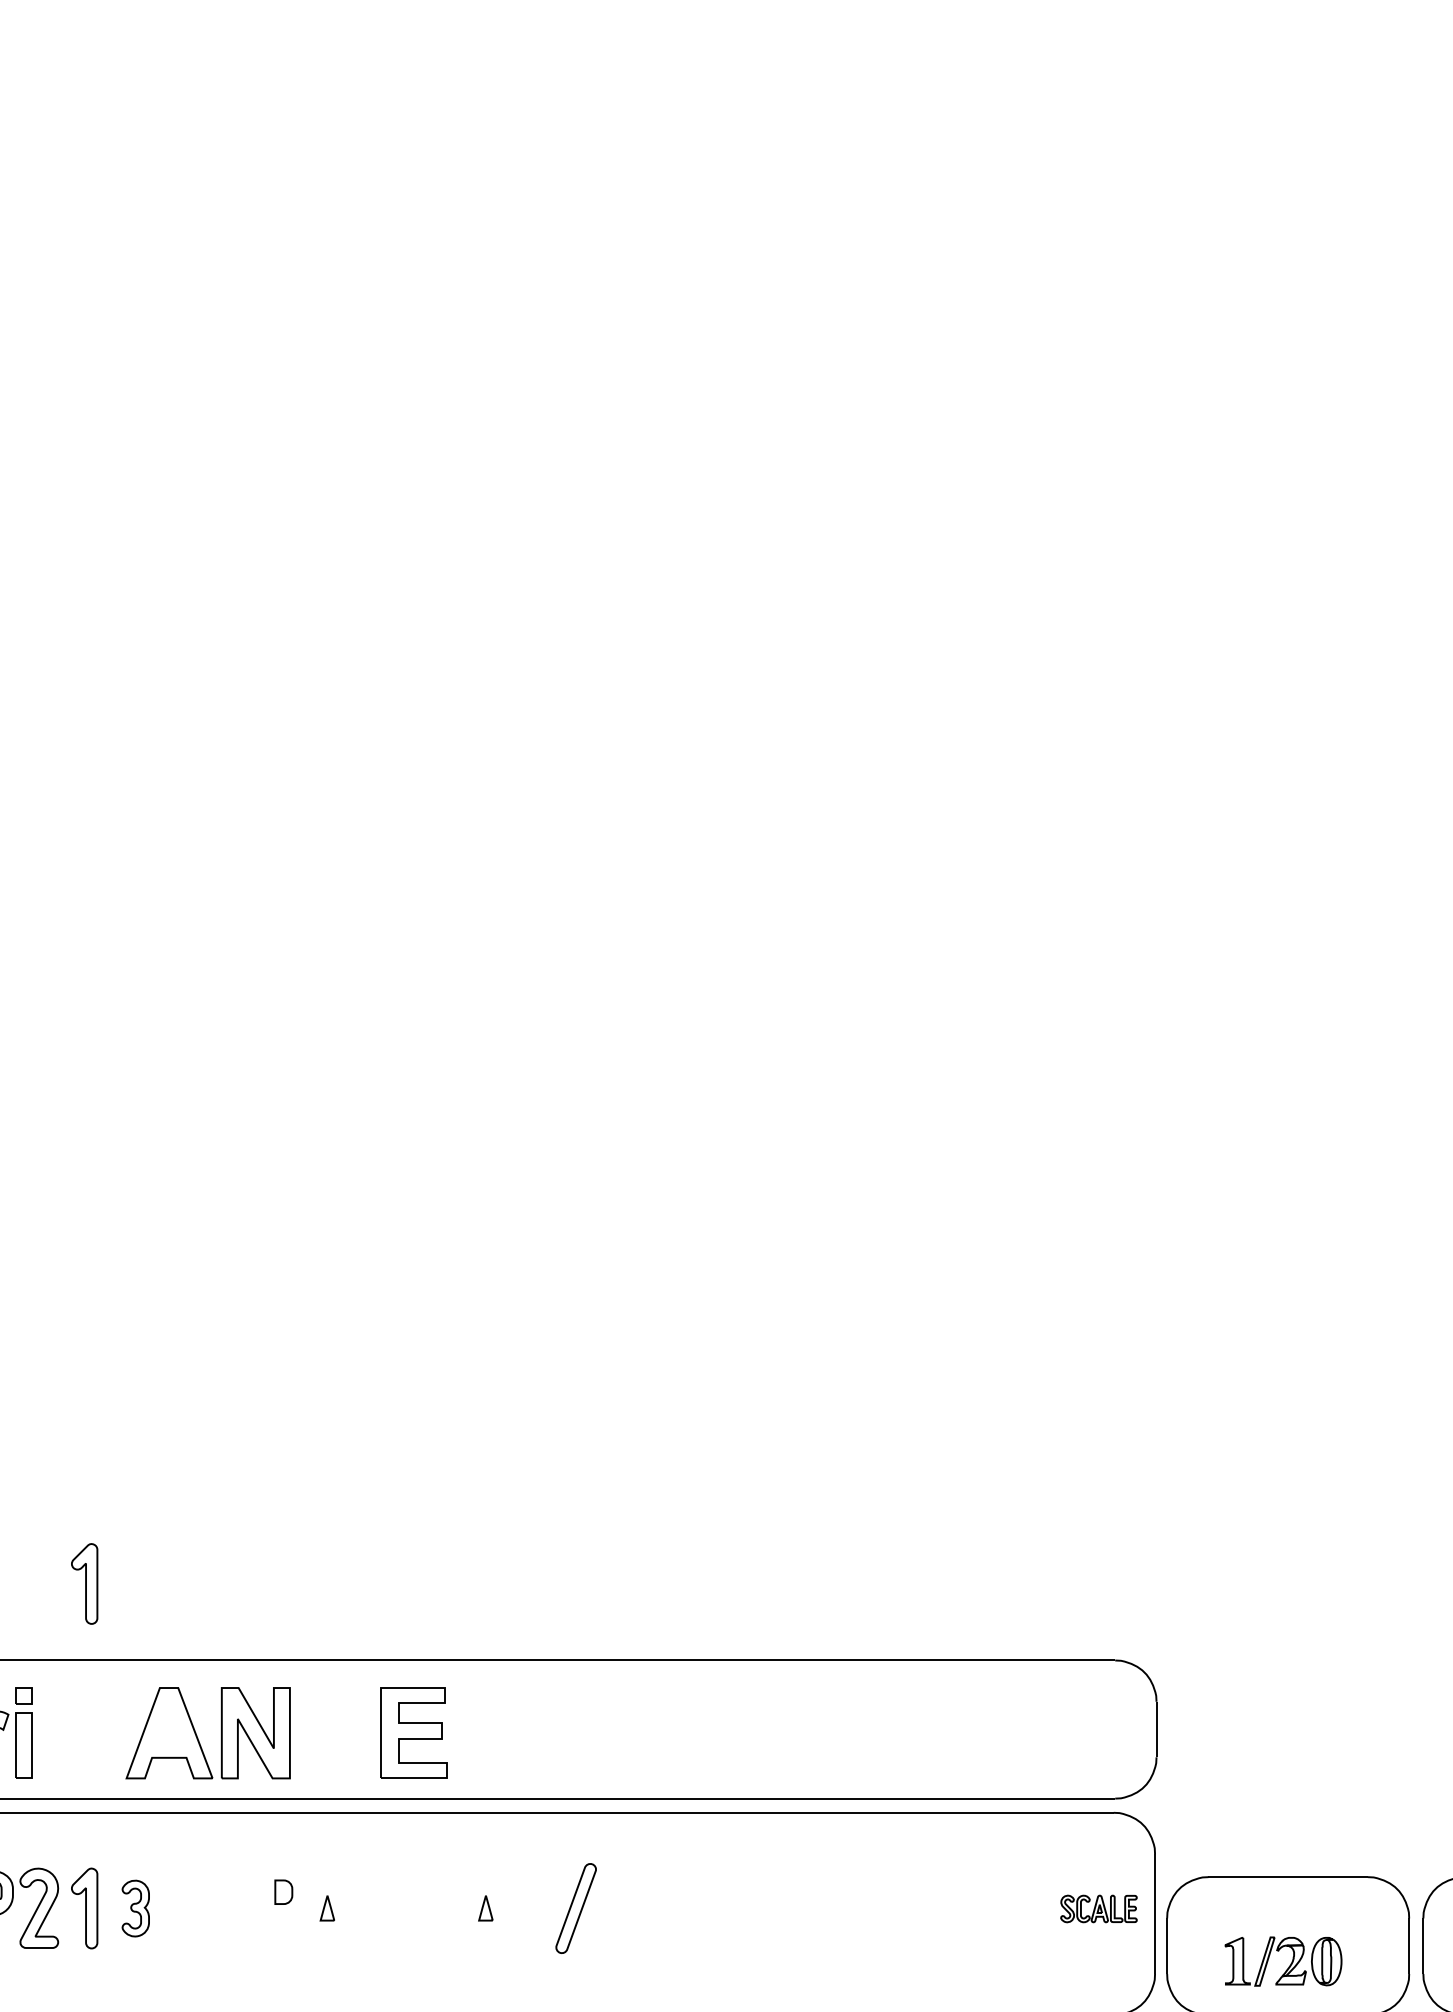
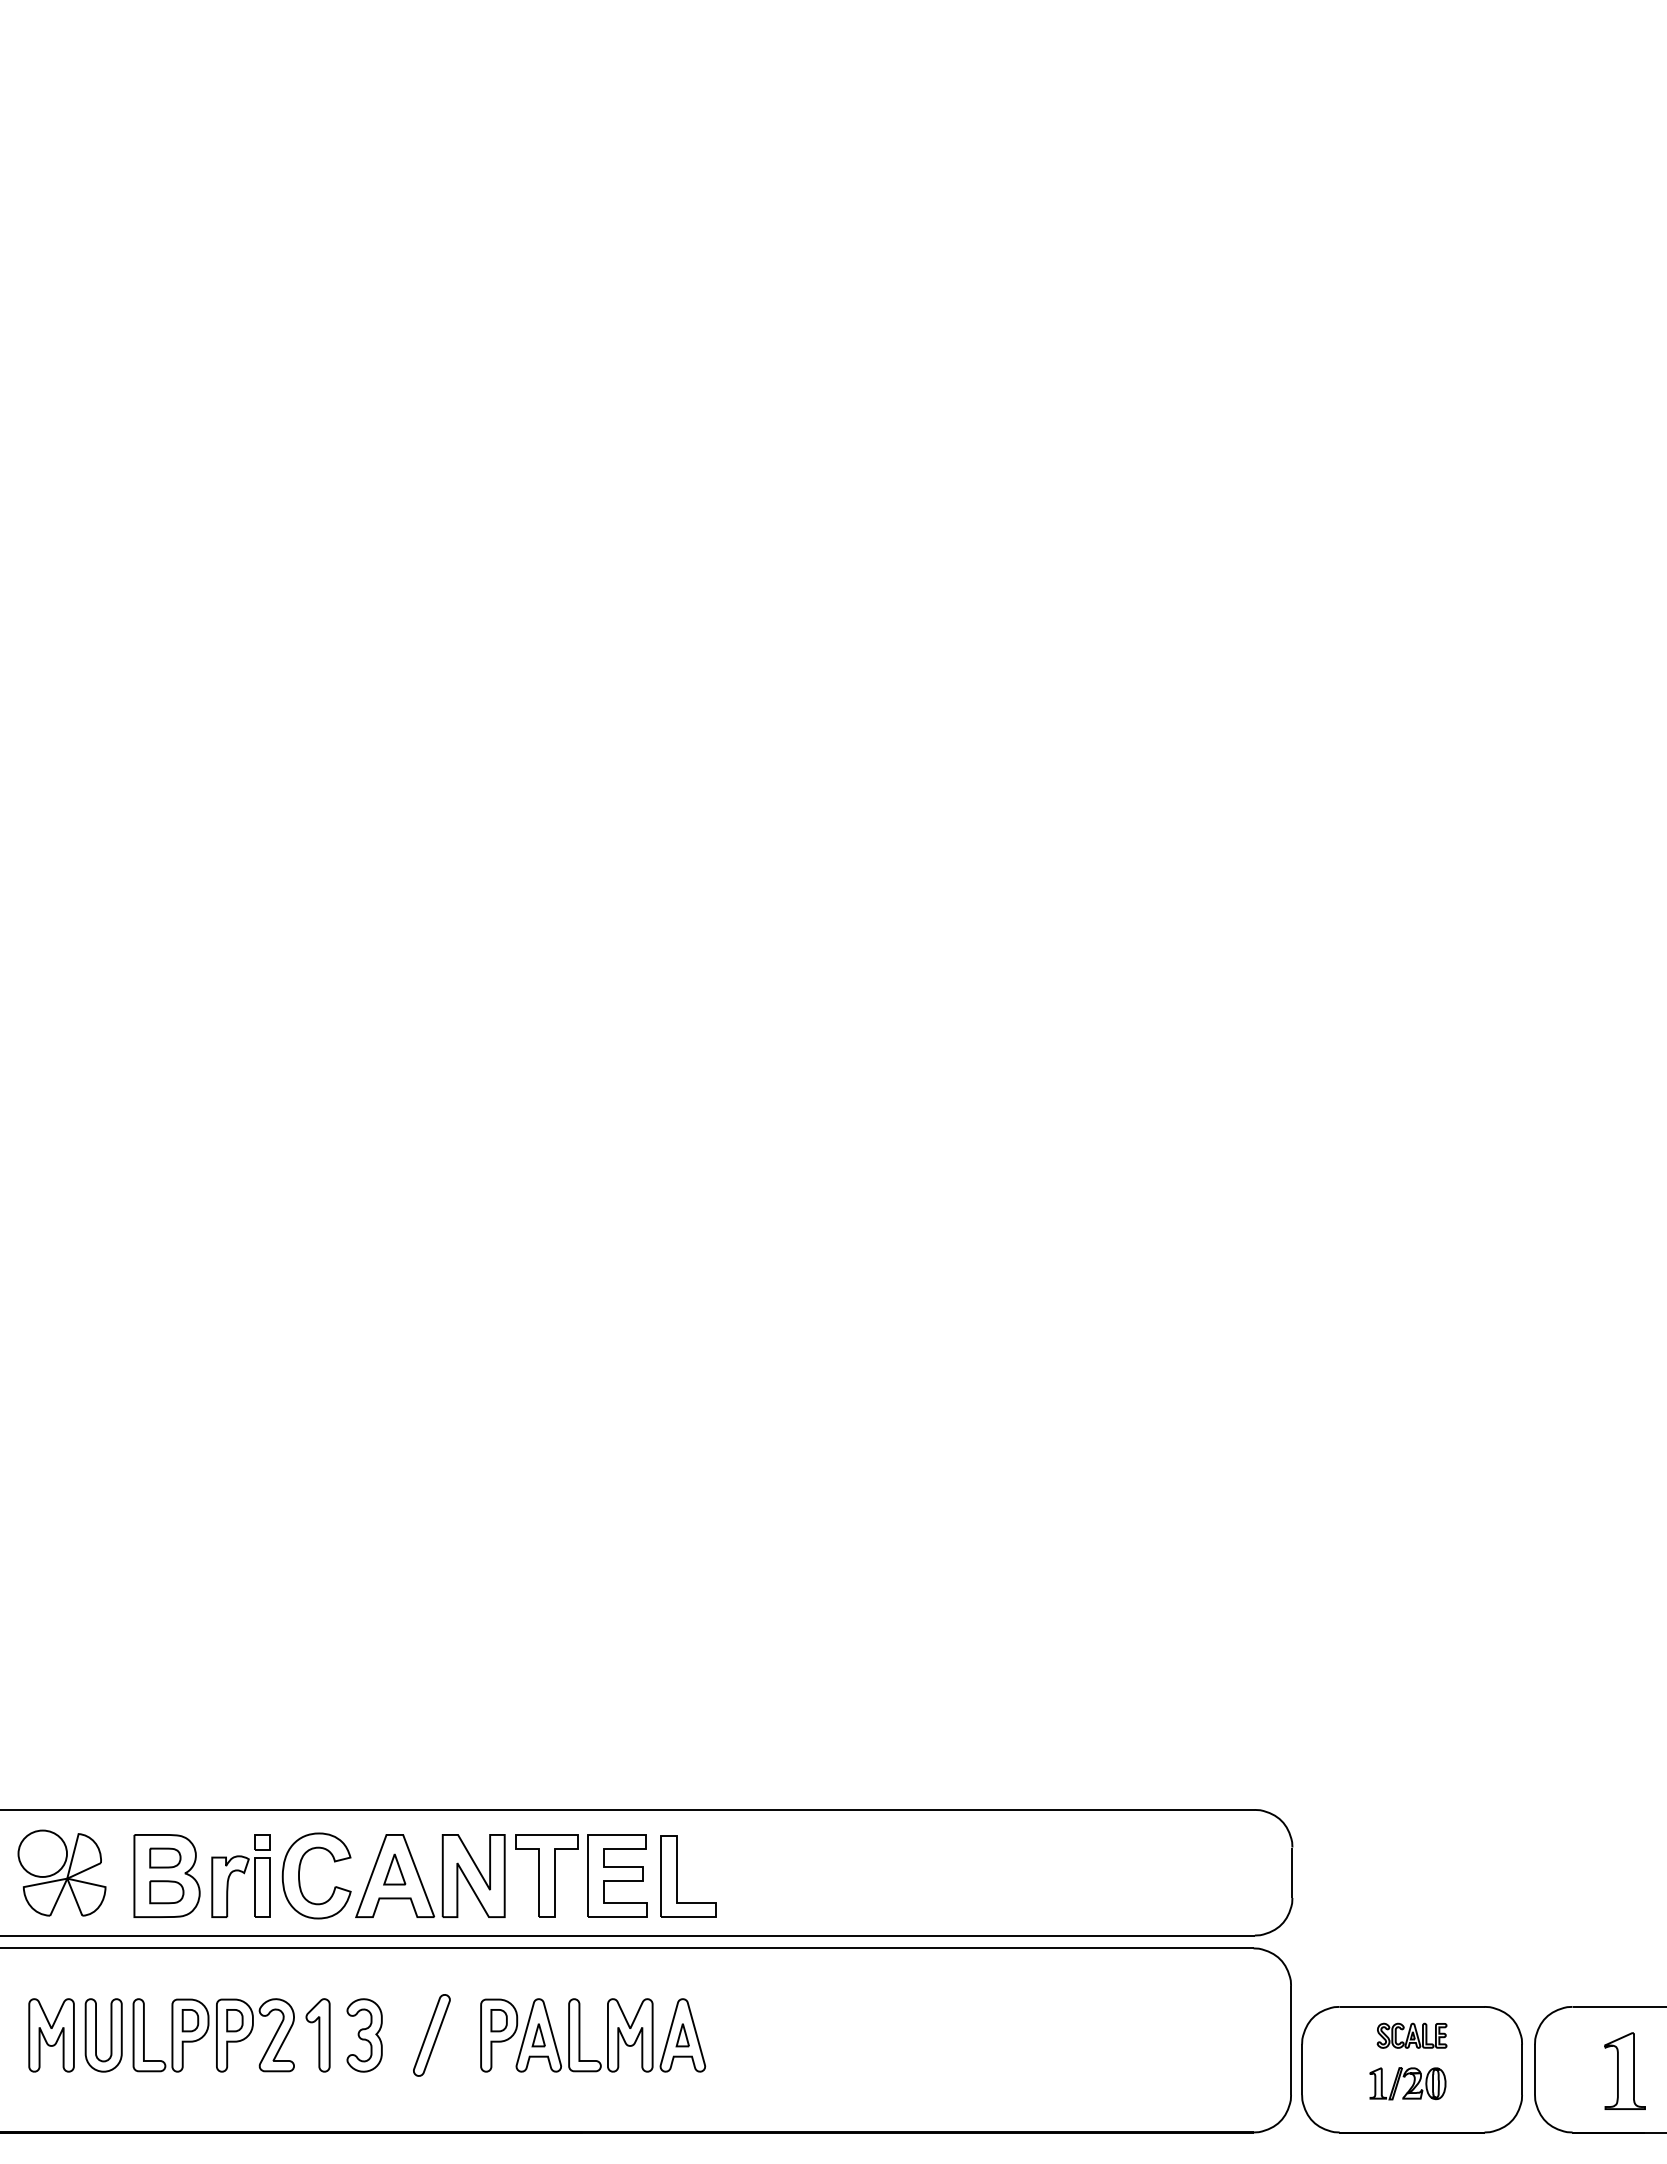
part: (83, 1584) -> (317, 1740), removed
part: (168, 1725) -> (394, 1869), added
part: (65, 1727) -> (300, 1870), added
part: (335, 1732) -> (546, 1875), added
part: (480, 1733) -> (677, 1876), added
part: (135, 1908) -> (364, 2035), size x1.43
part: (373, 1908) -> (580, 2035), added
part: (575, 1908) -> (431, 2035), moved
part: (1098, 1908) -> (1411, 2035), moved
part: (1283, 1961) -> (1407, 2083), size x0.71

